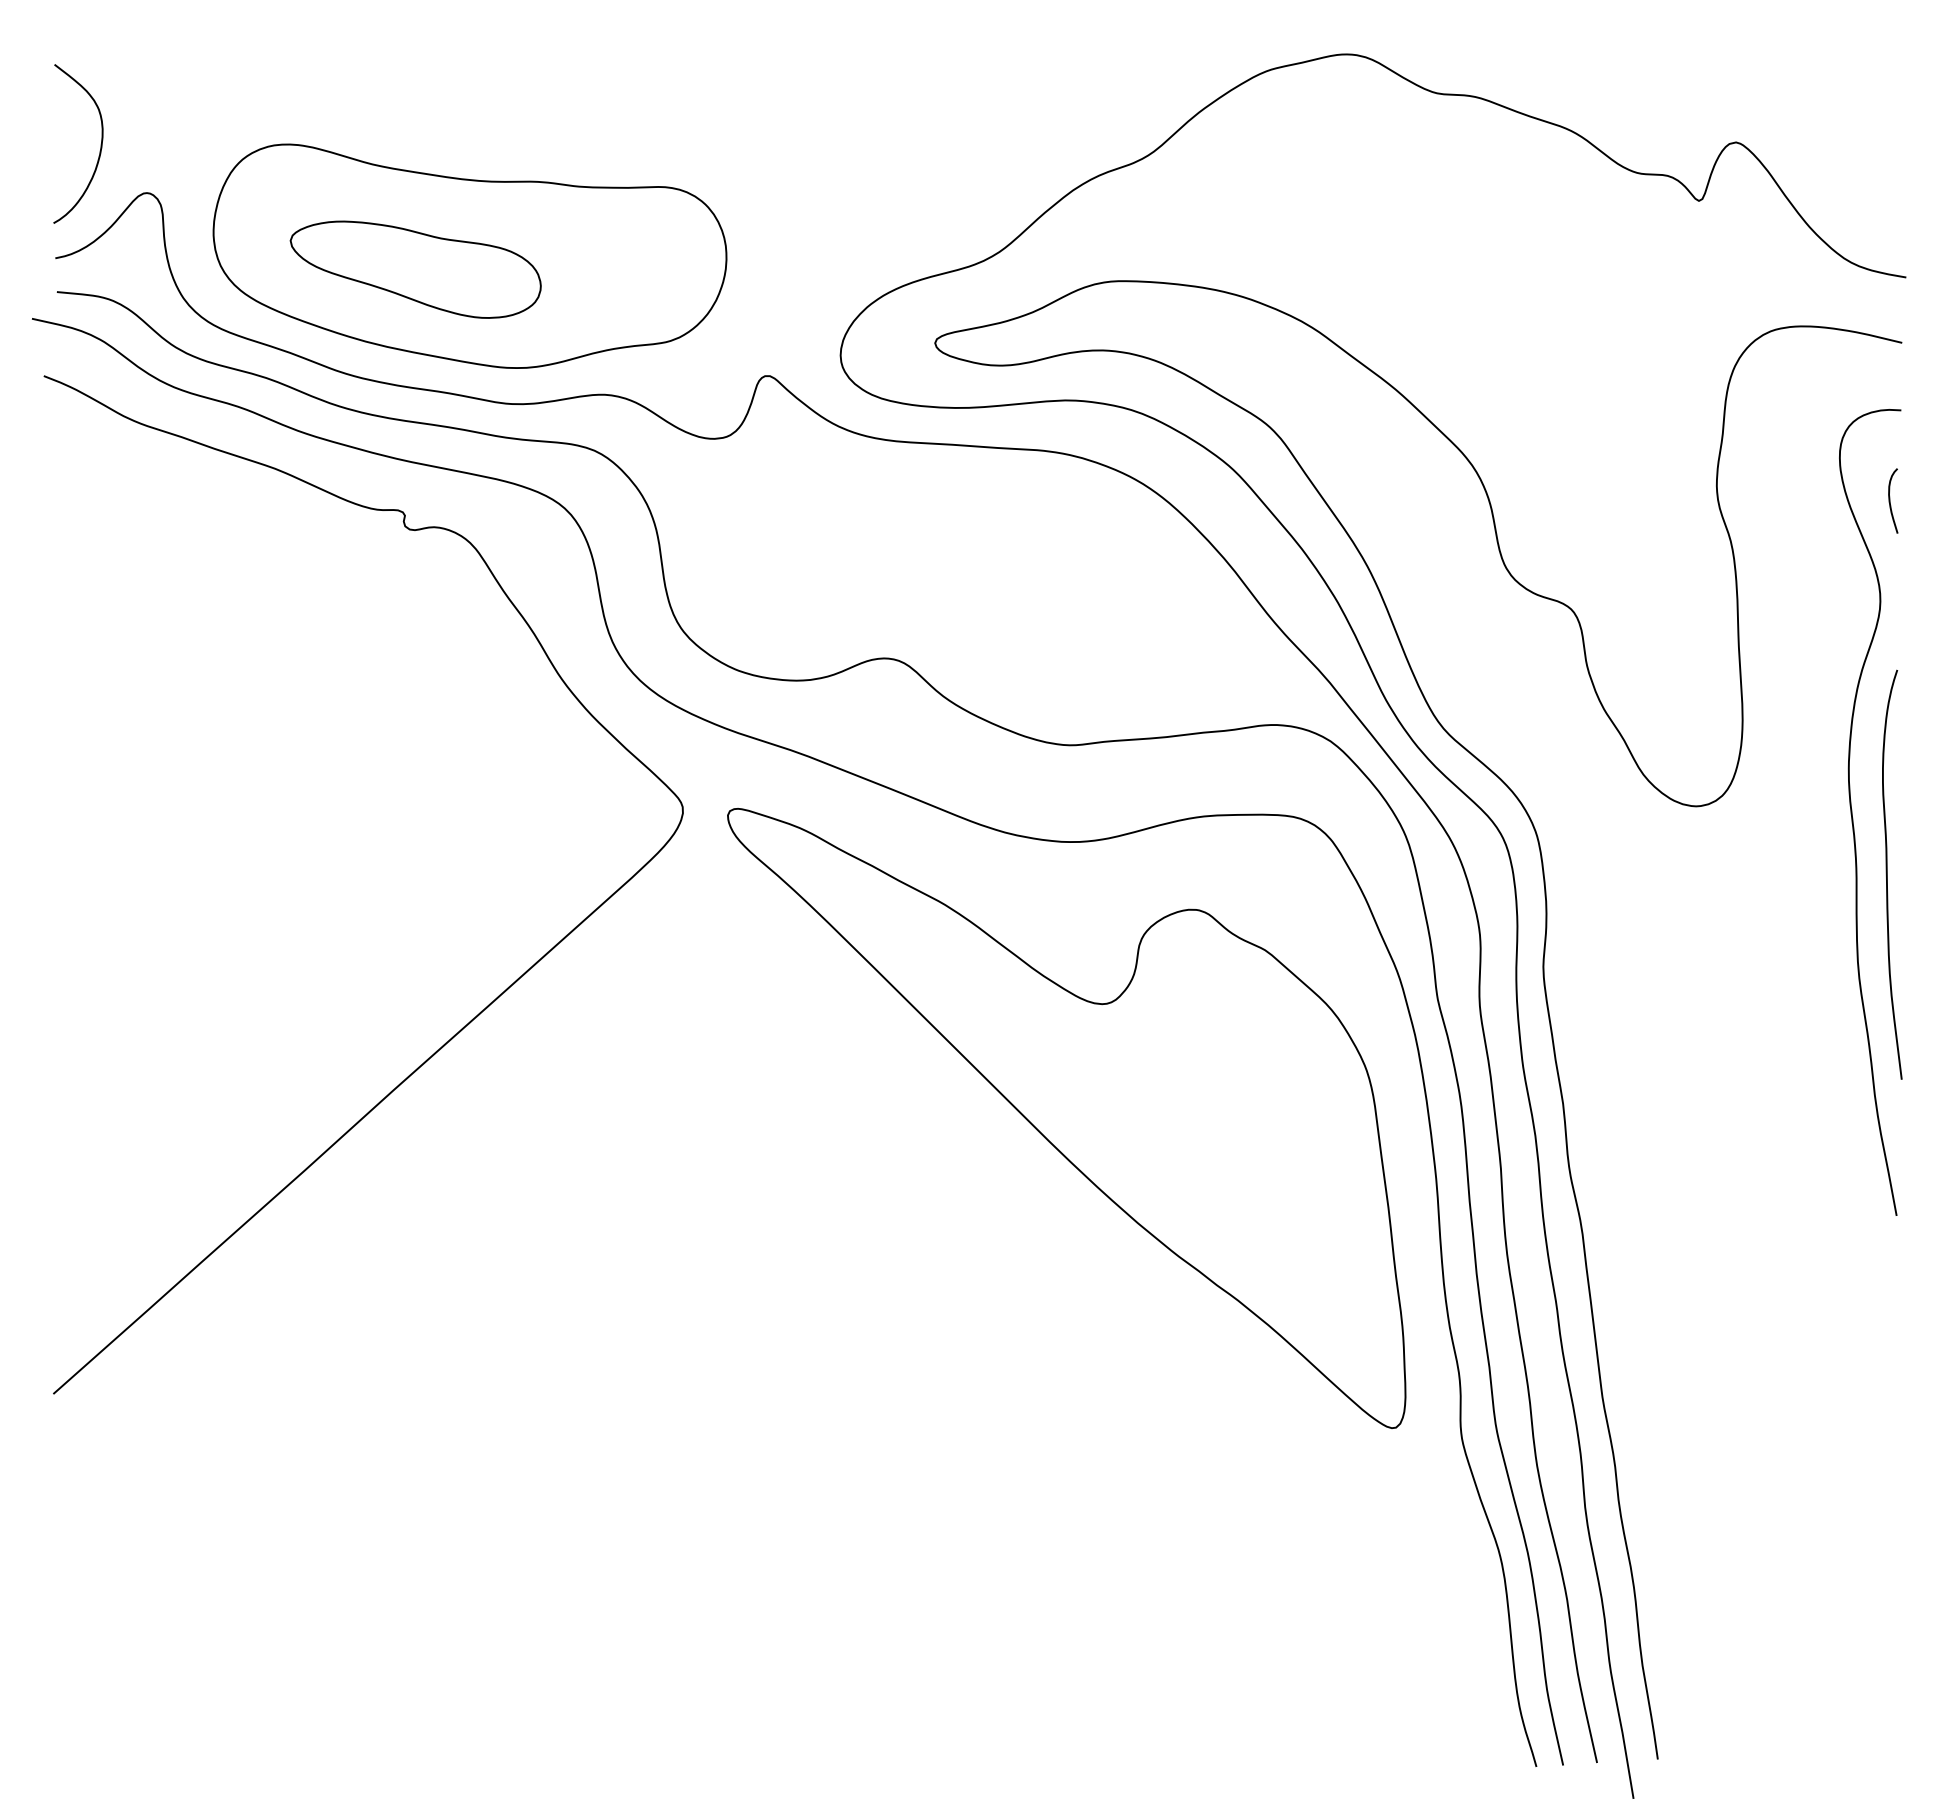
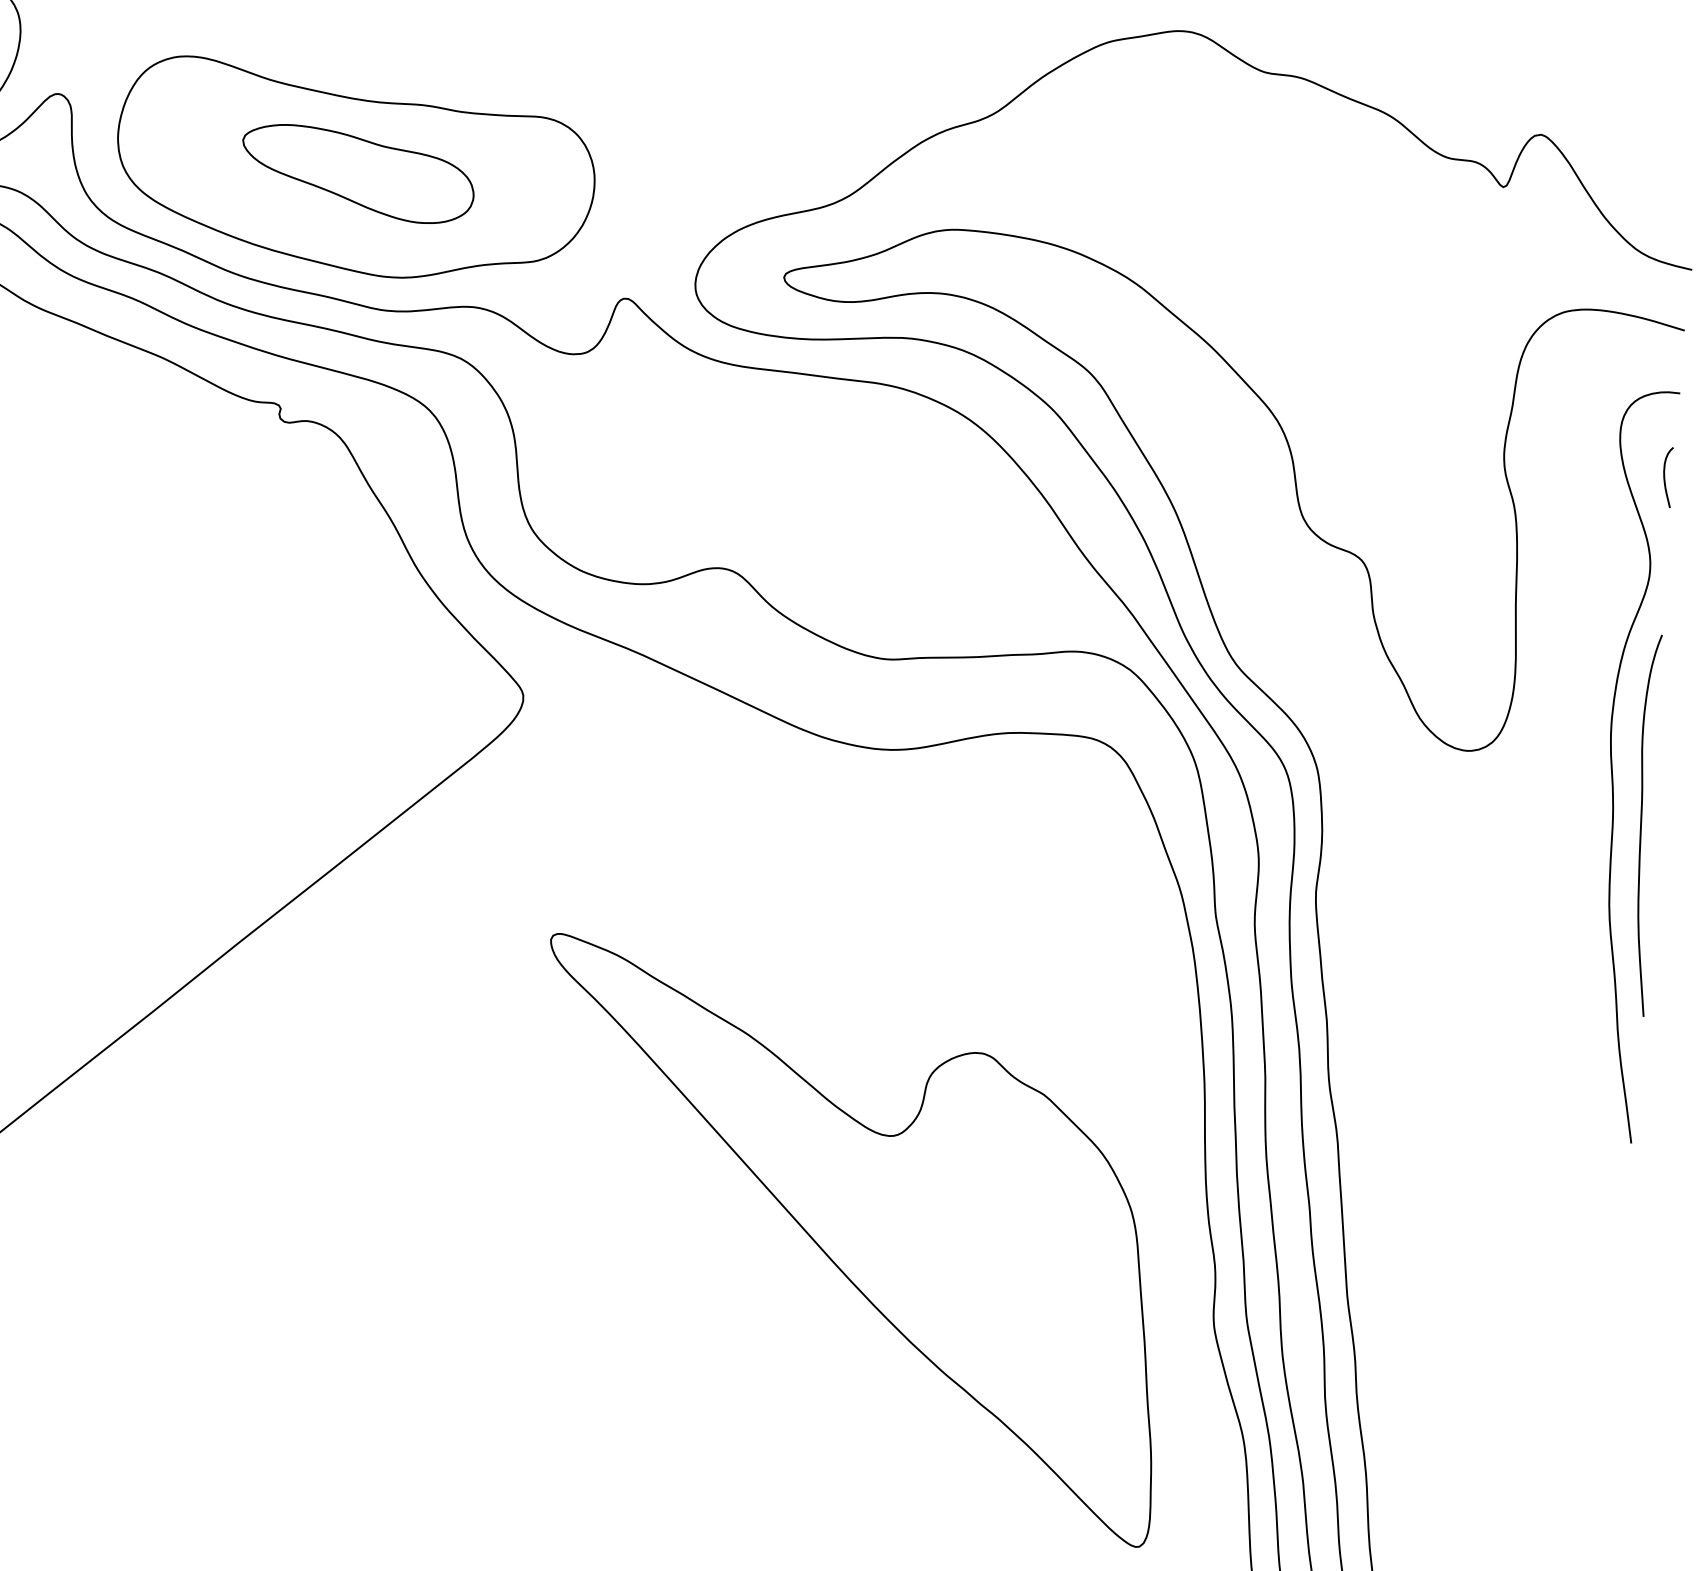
part: (415, 269) -> (357, 173), moved
part: (1066, 1118) -> (849, 1240), moved

